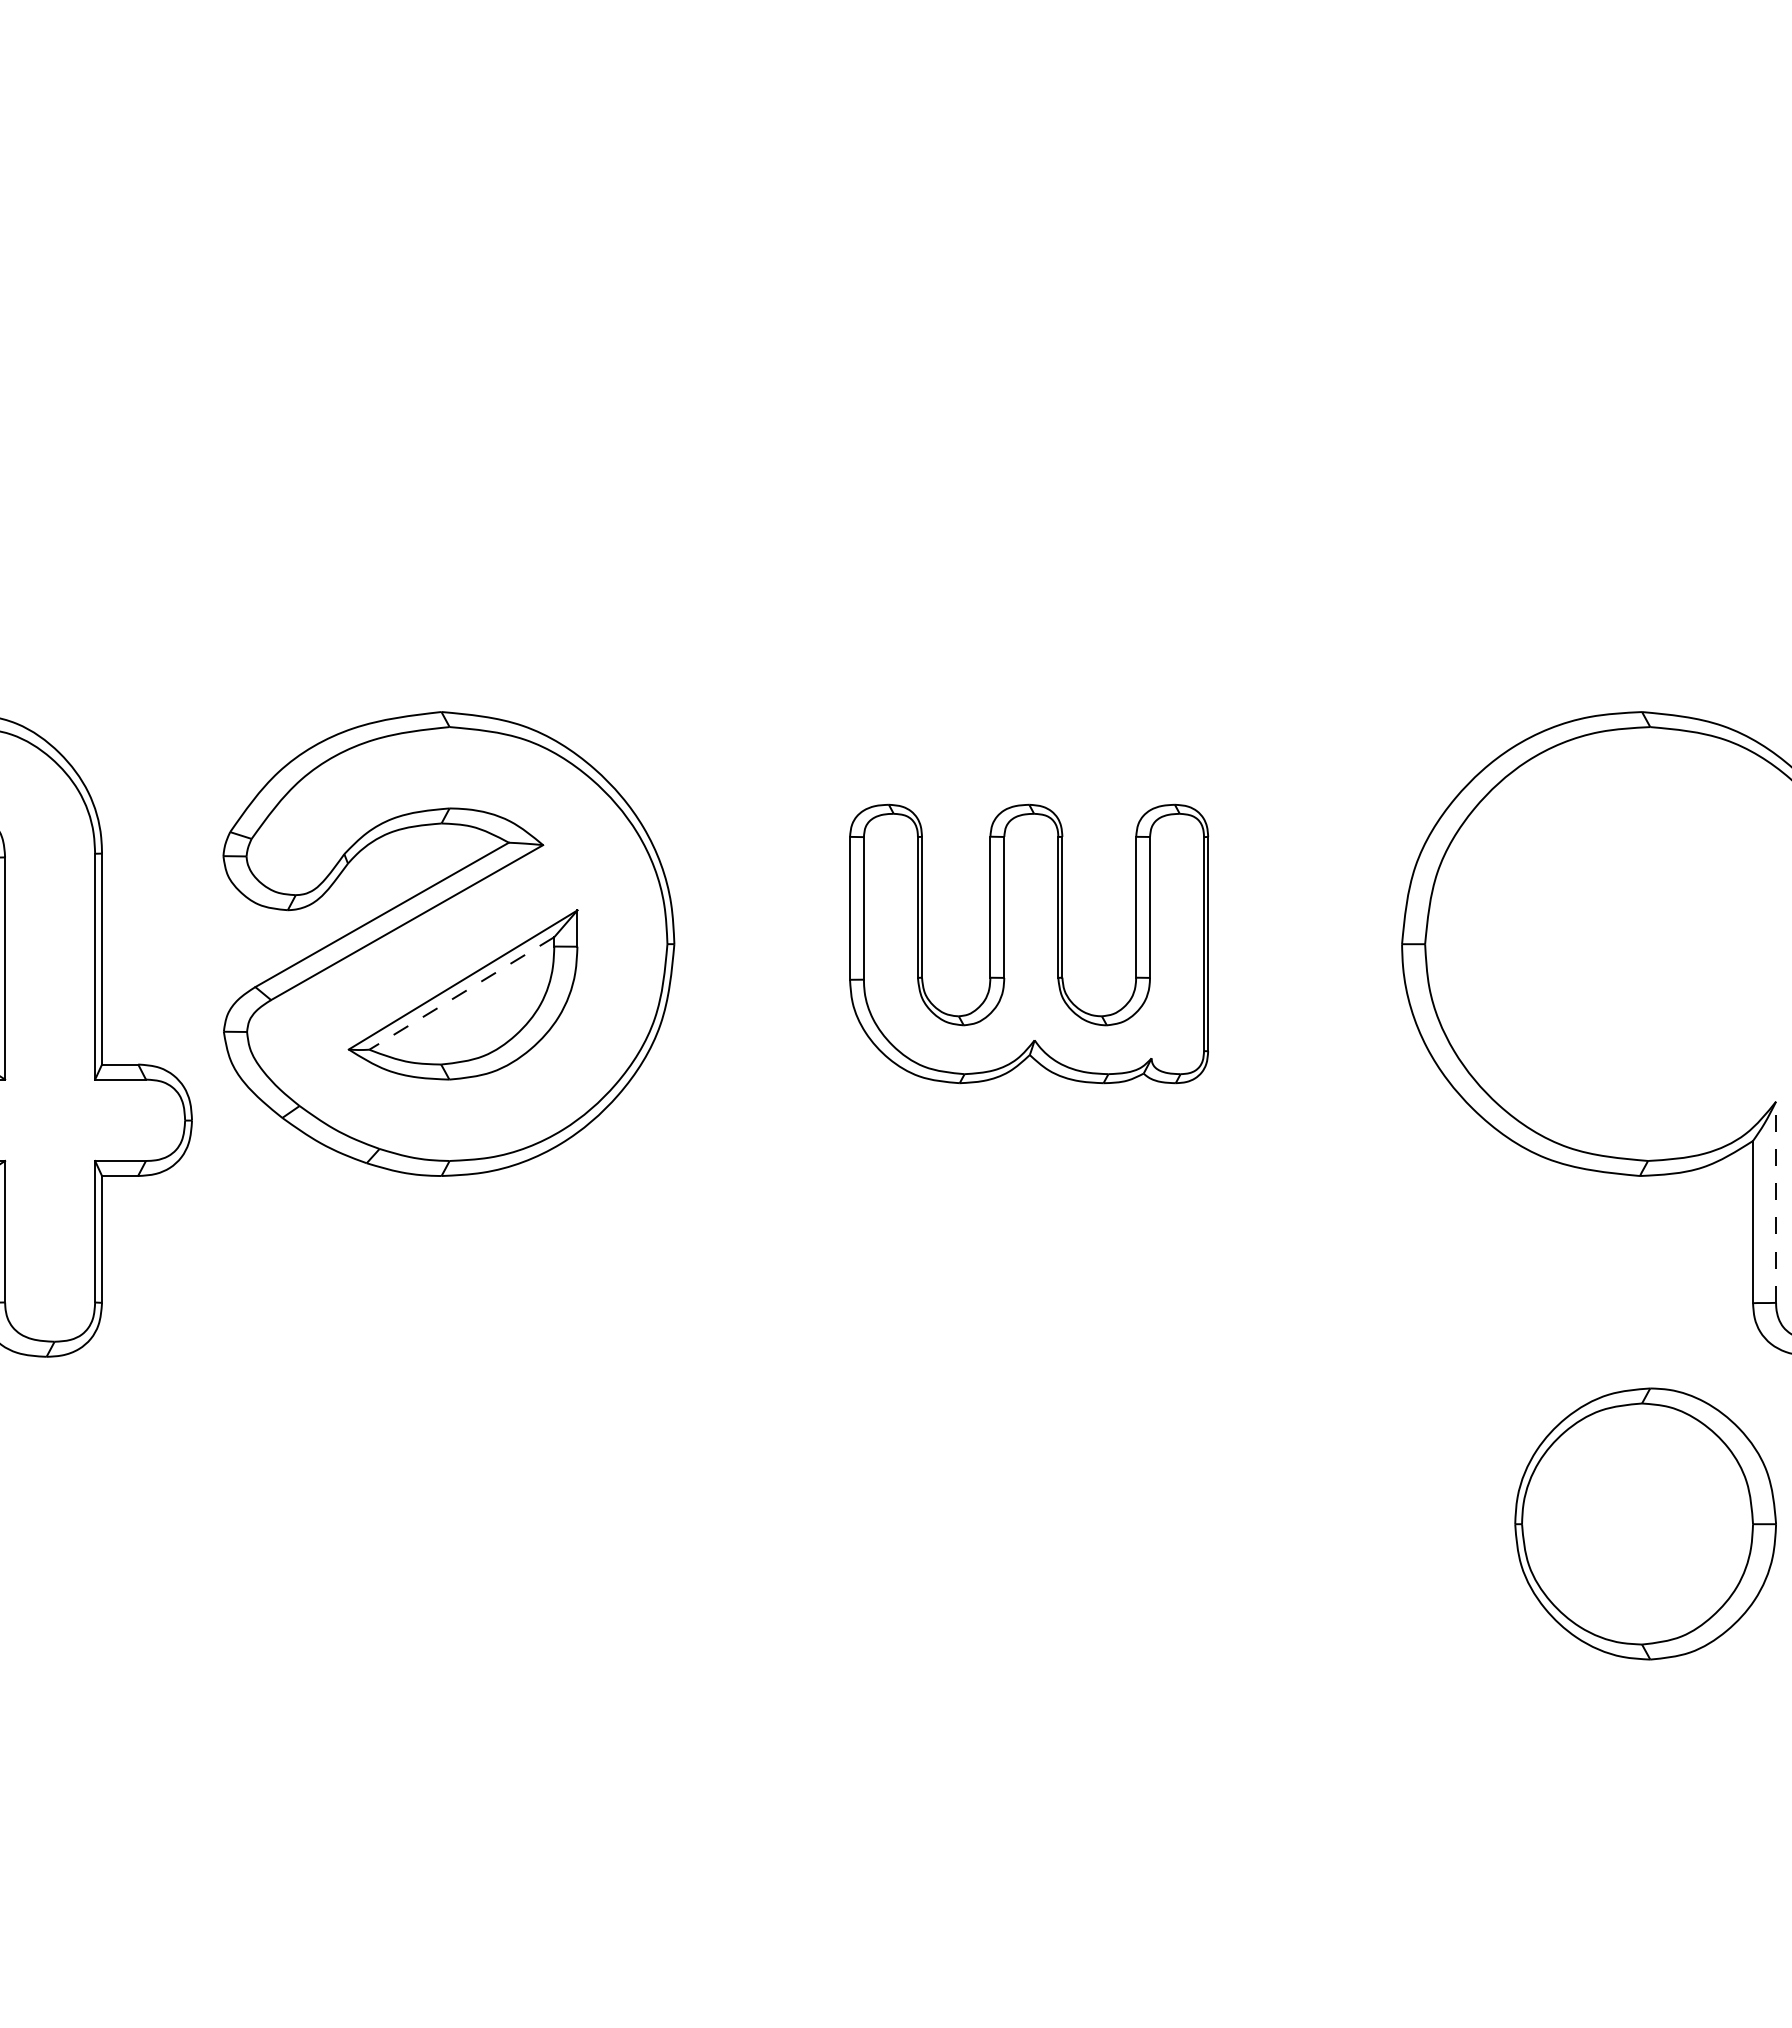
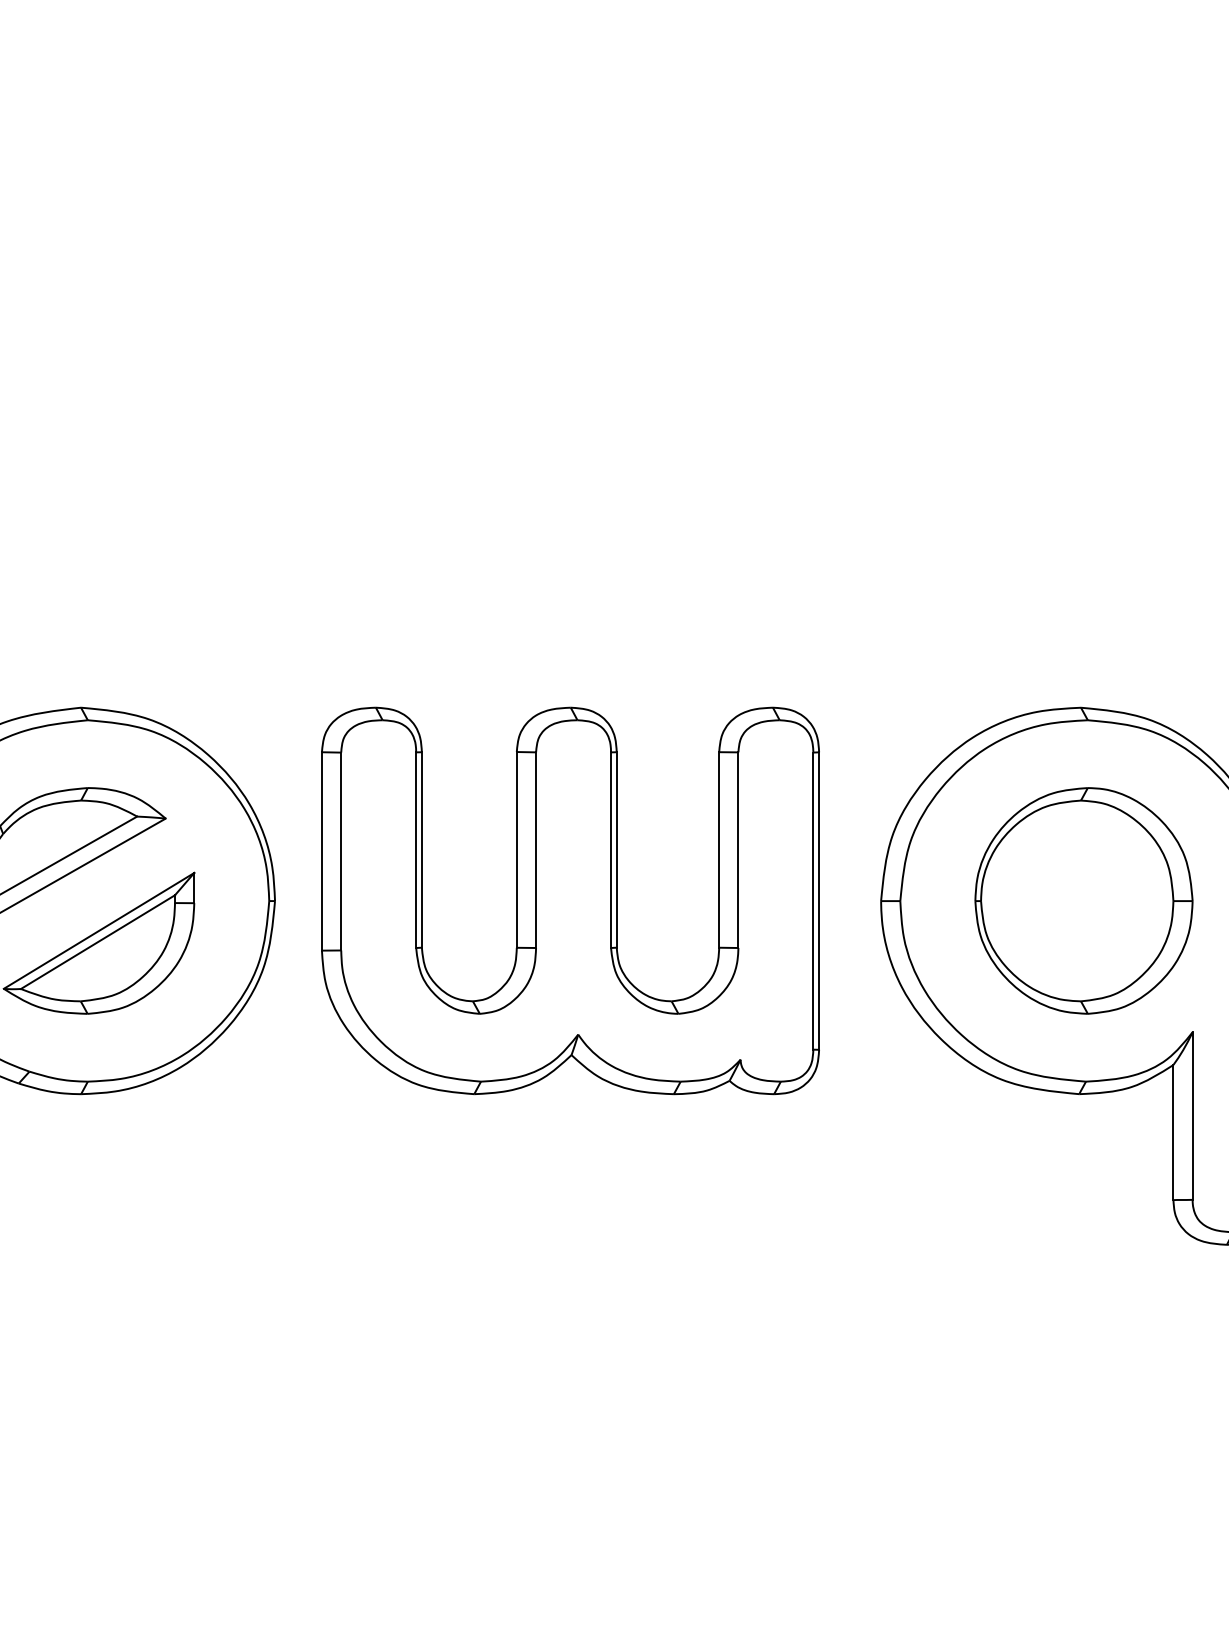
part: (1028, 943) -> (569, 900), size x1.67
line: (461, 993) -> (97, 942), dashed -> solid
line: (1776, 1202) -> (1192, 1116), dashed -> solid
part: (1645, 1523) -> (1083, 900), moved

